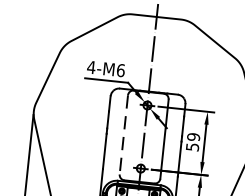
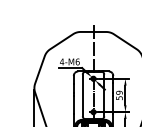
line: (123, 134) -> (82, 95), dashed -> solid

